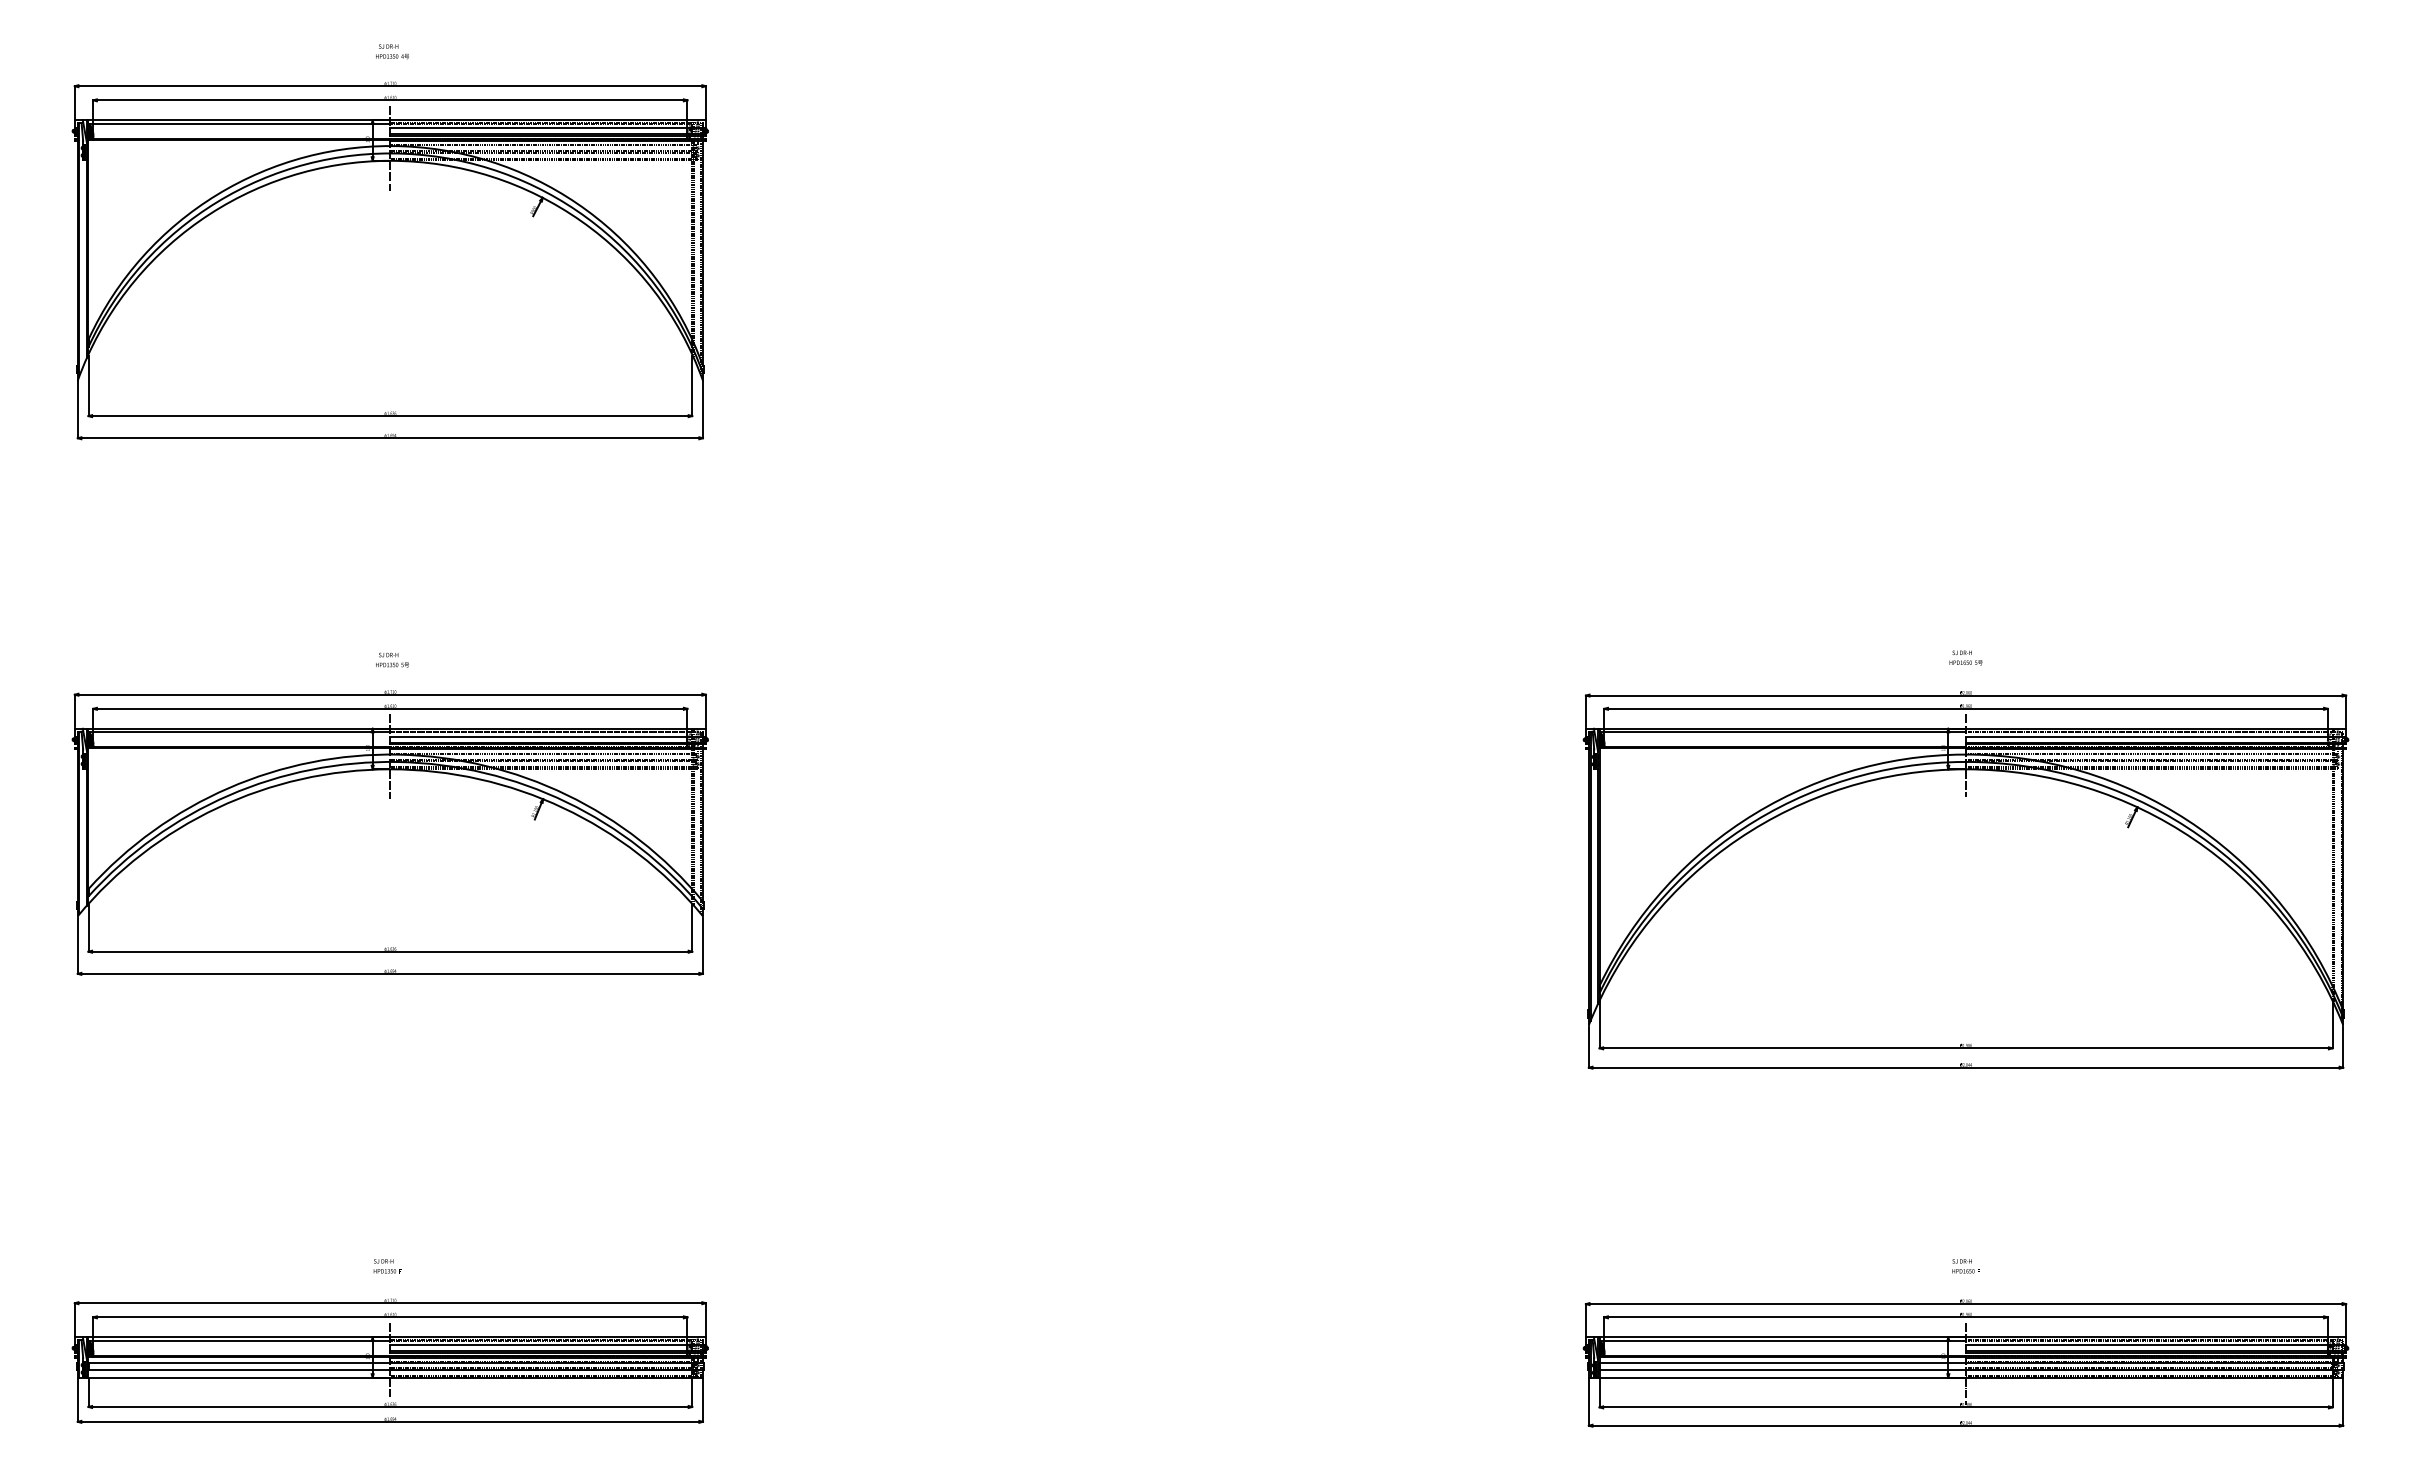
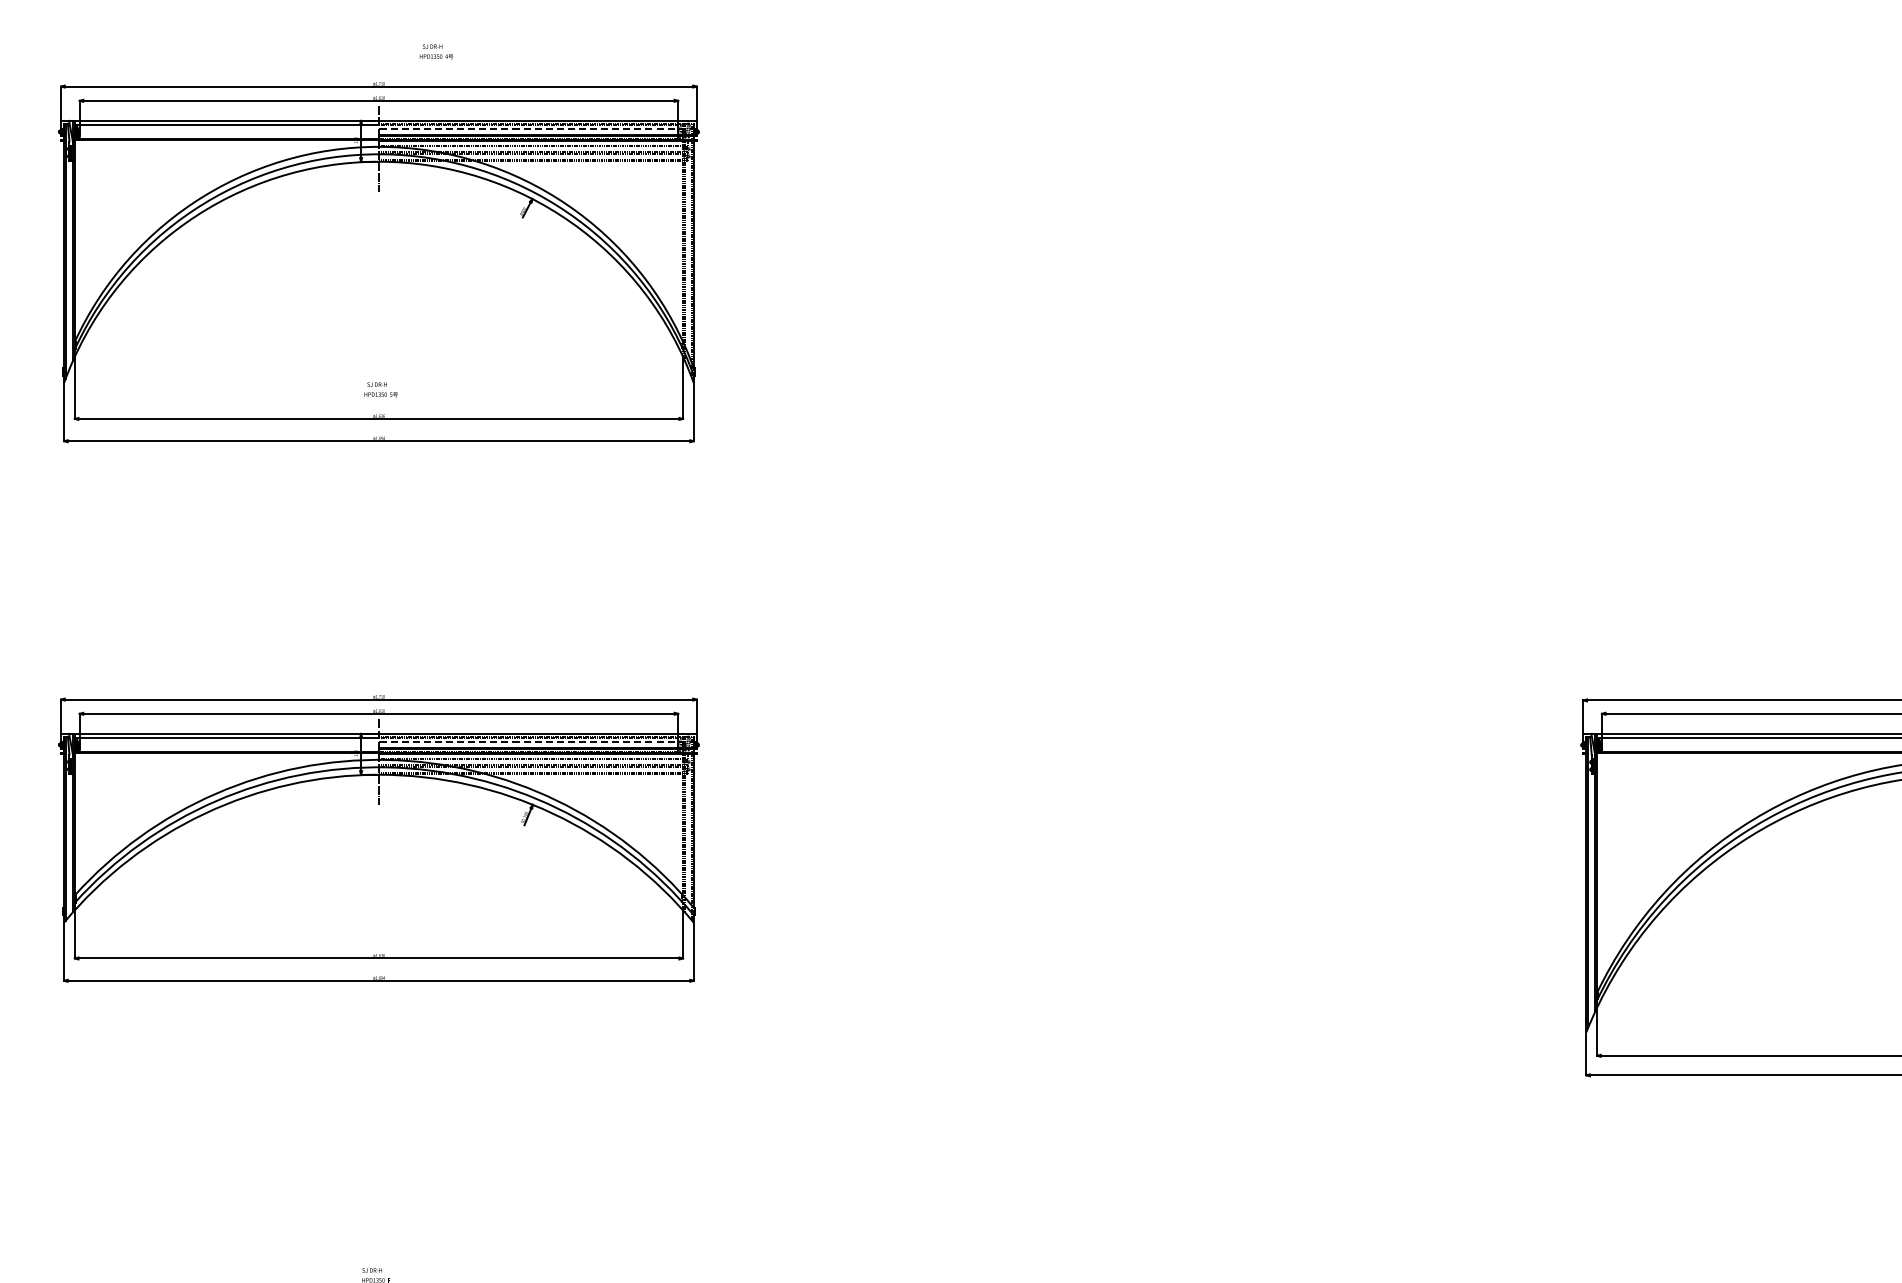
text: (392, 51) -> (436, 51), moved
line: (548, 128) -> (538, 129), solid -> dashed
text: (392, 659) -> (381, 389), moved
line: (548, 736) -> (538, 741), solid -> dashed

